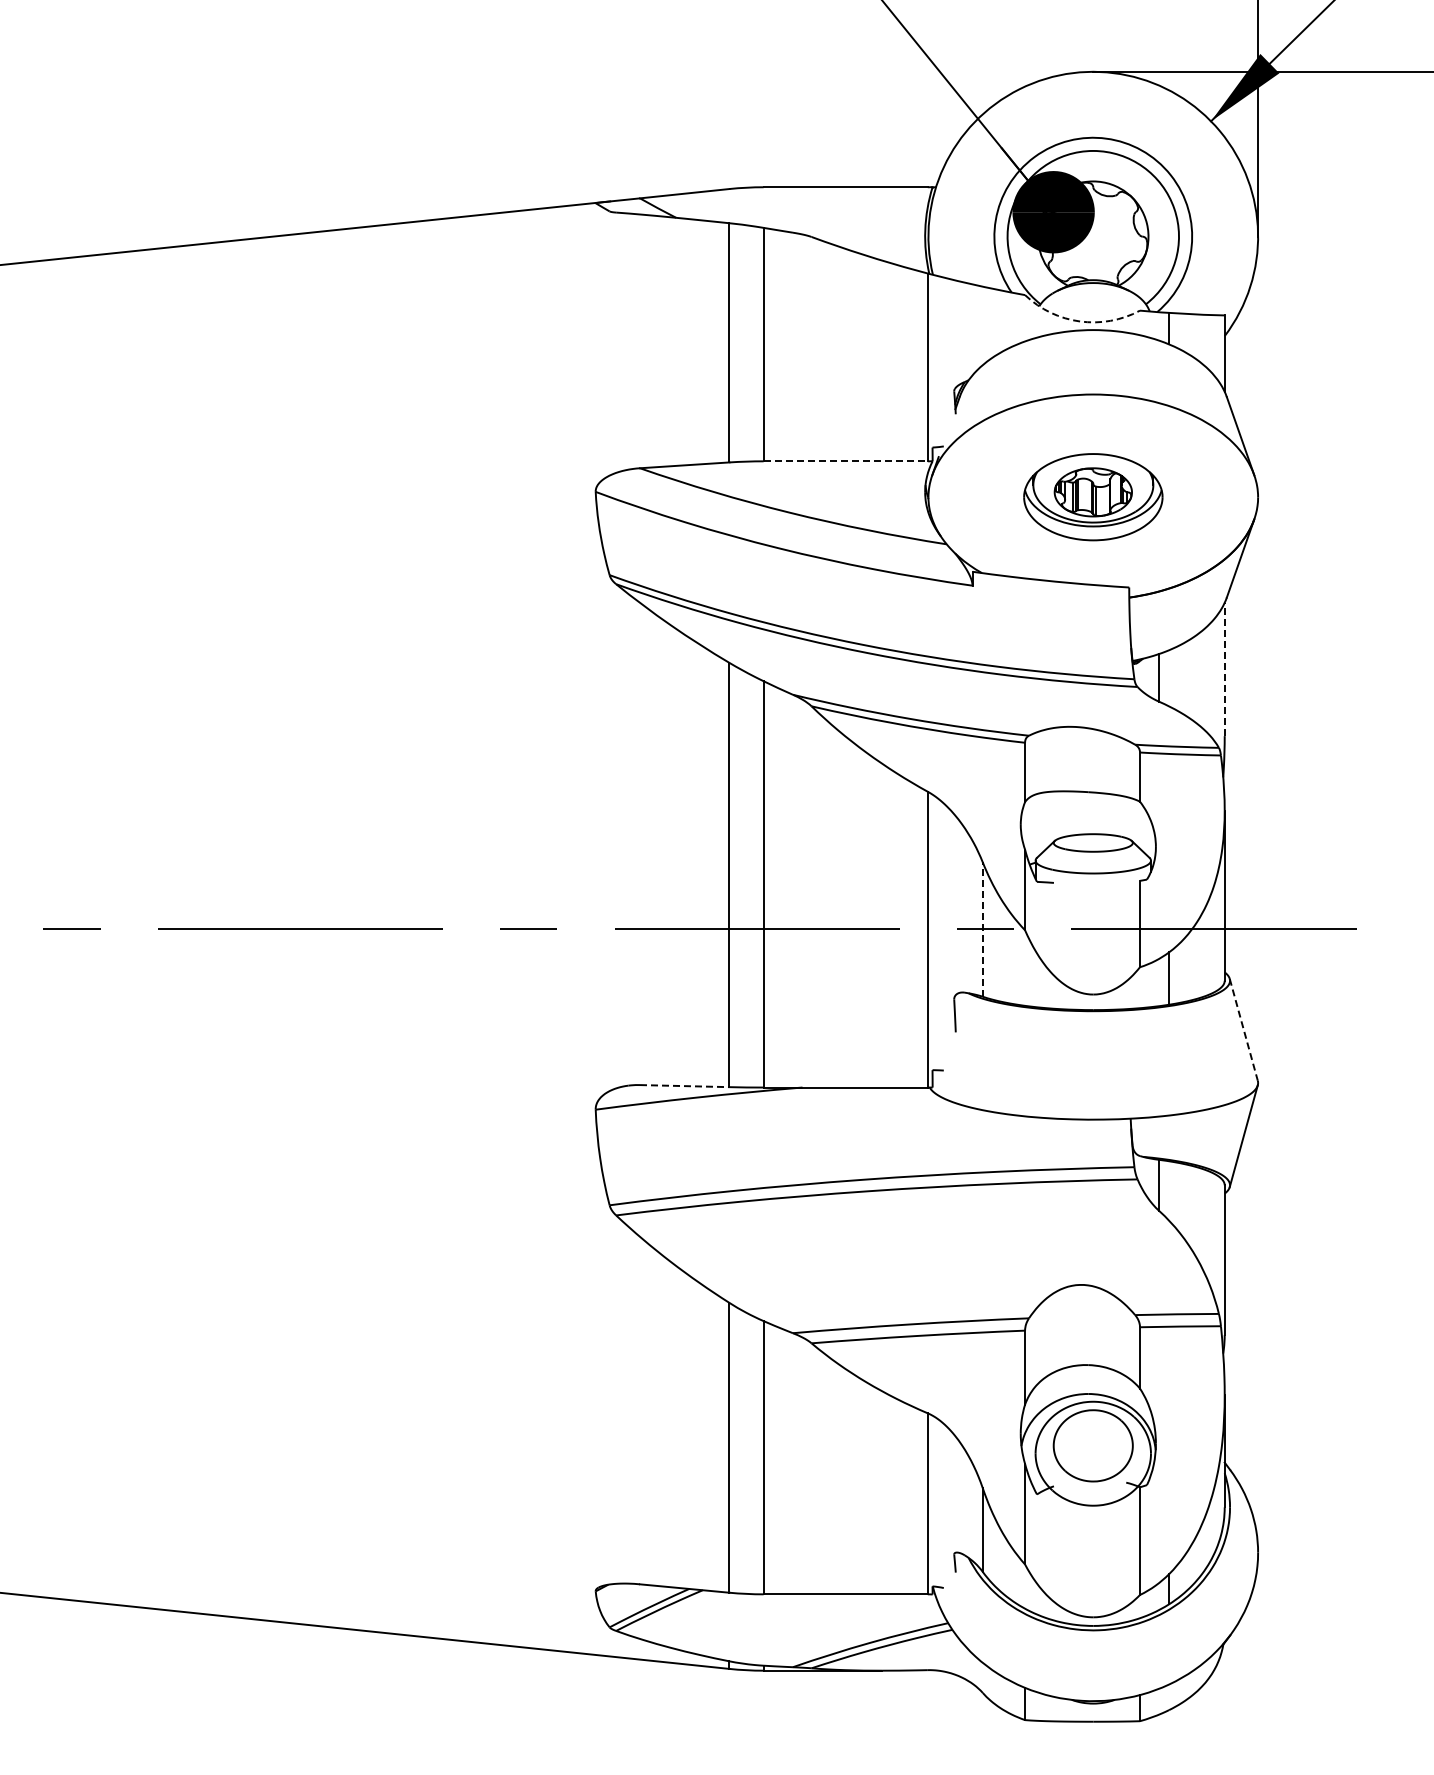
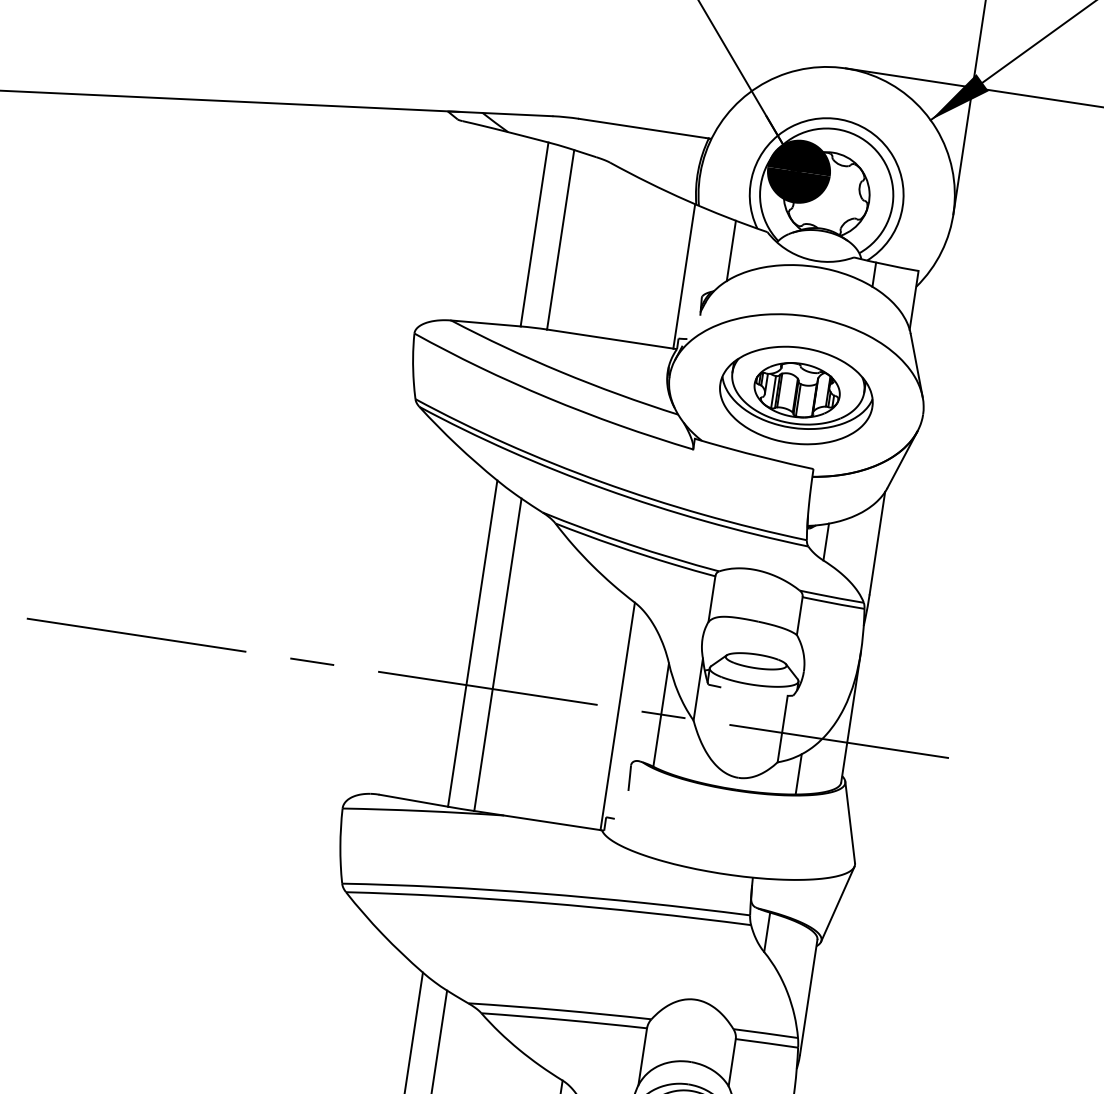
arc: (1080, 321) -> (806, 258), dashed -> solid
line: (982, 325) -> (731, 250), added
line: (846, 461) -> (610, 339), dashed -> solid
part: (1093, 496) -> (796, 394), size x1.43
line: (1224, 669) -> (877, 543), dashed -> solid
line: (982, 929) -> (660, 714), dashed -> solid
line: (1243, 1029) -> (849, 822), dashed -> solid
line: (684, 1086) -> (413, 801), dashed -> solid

